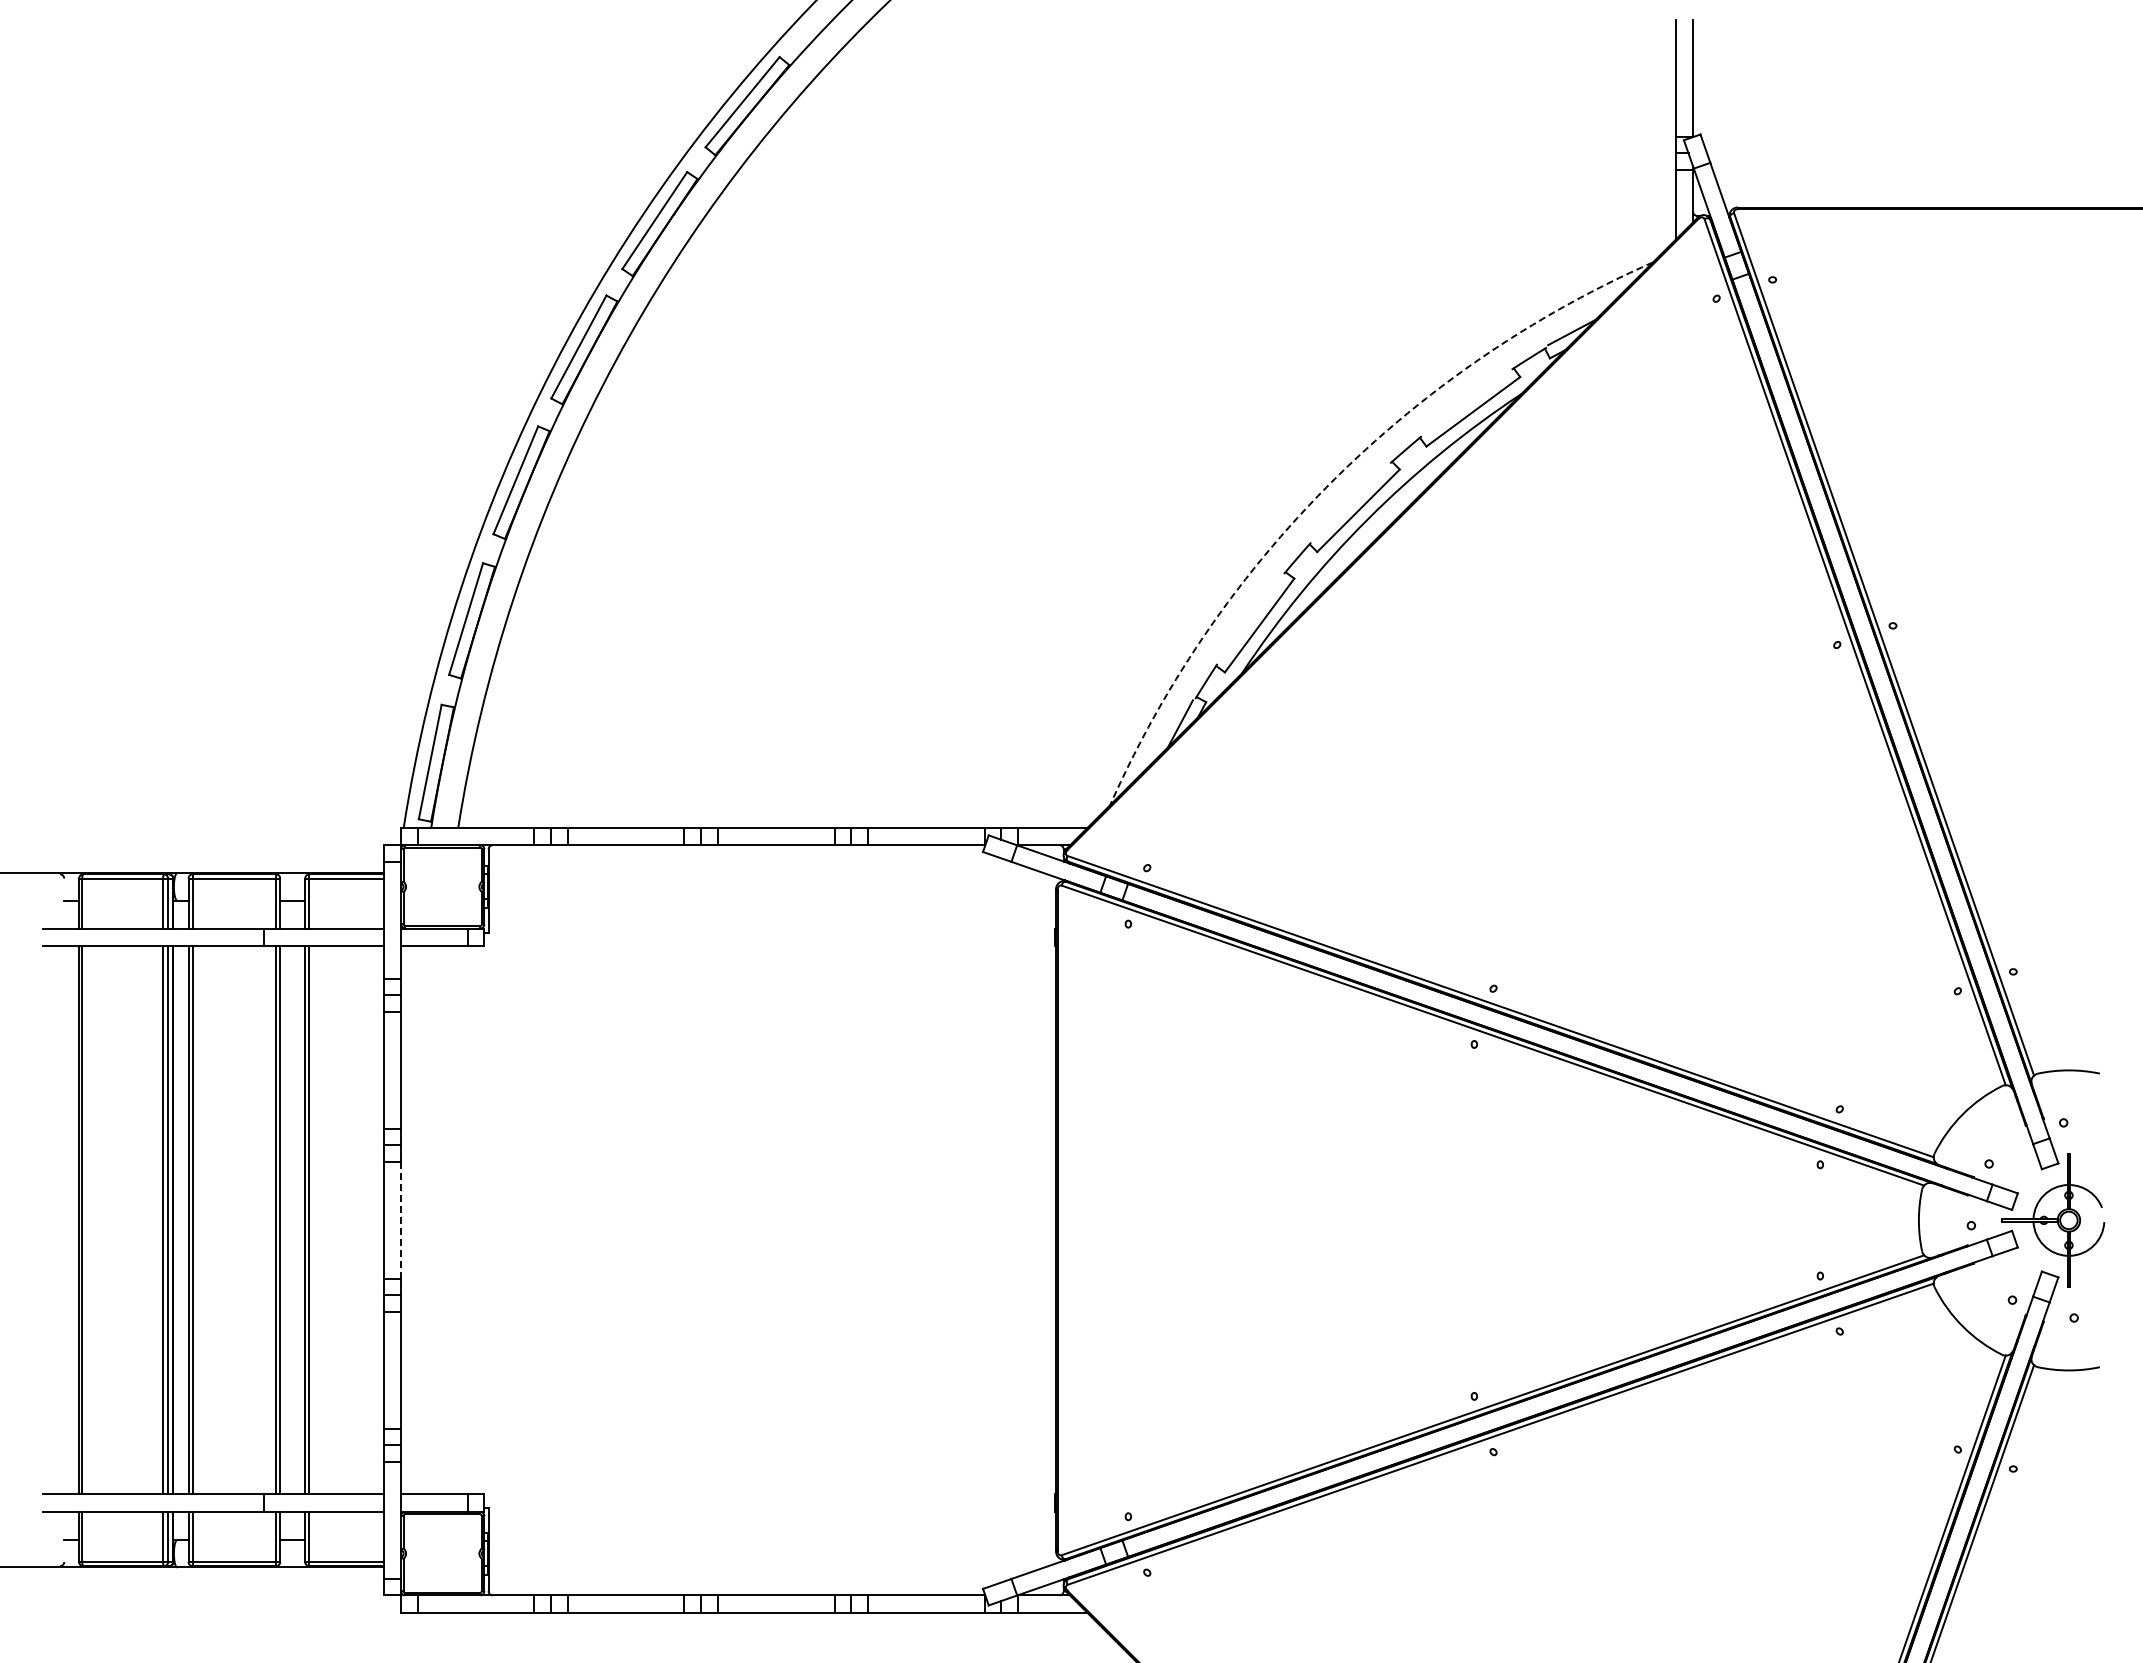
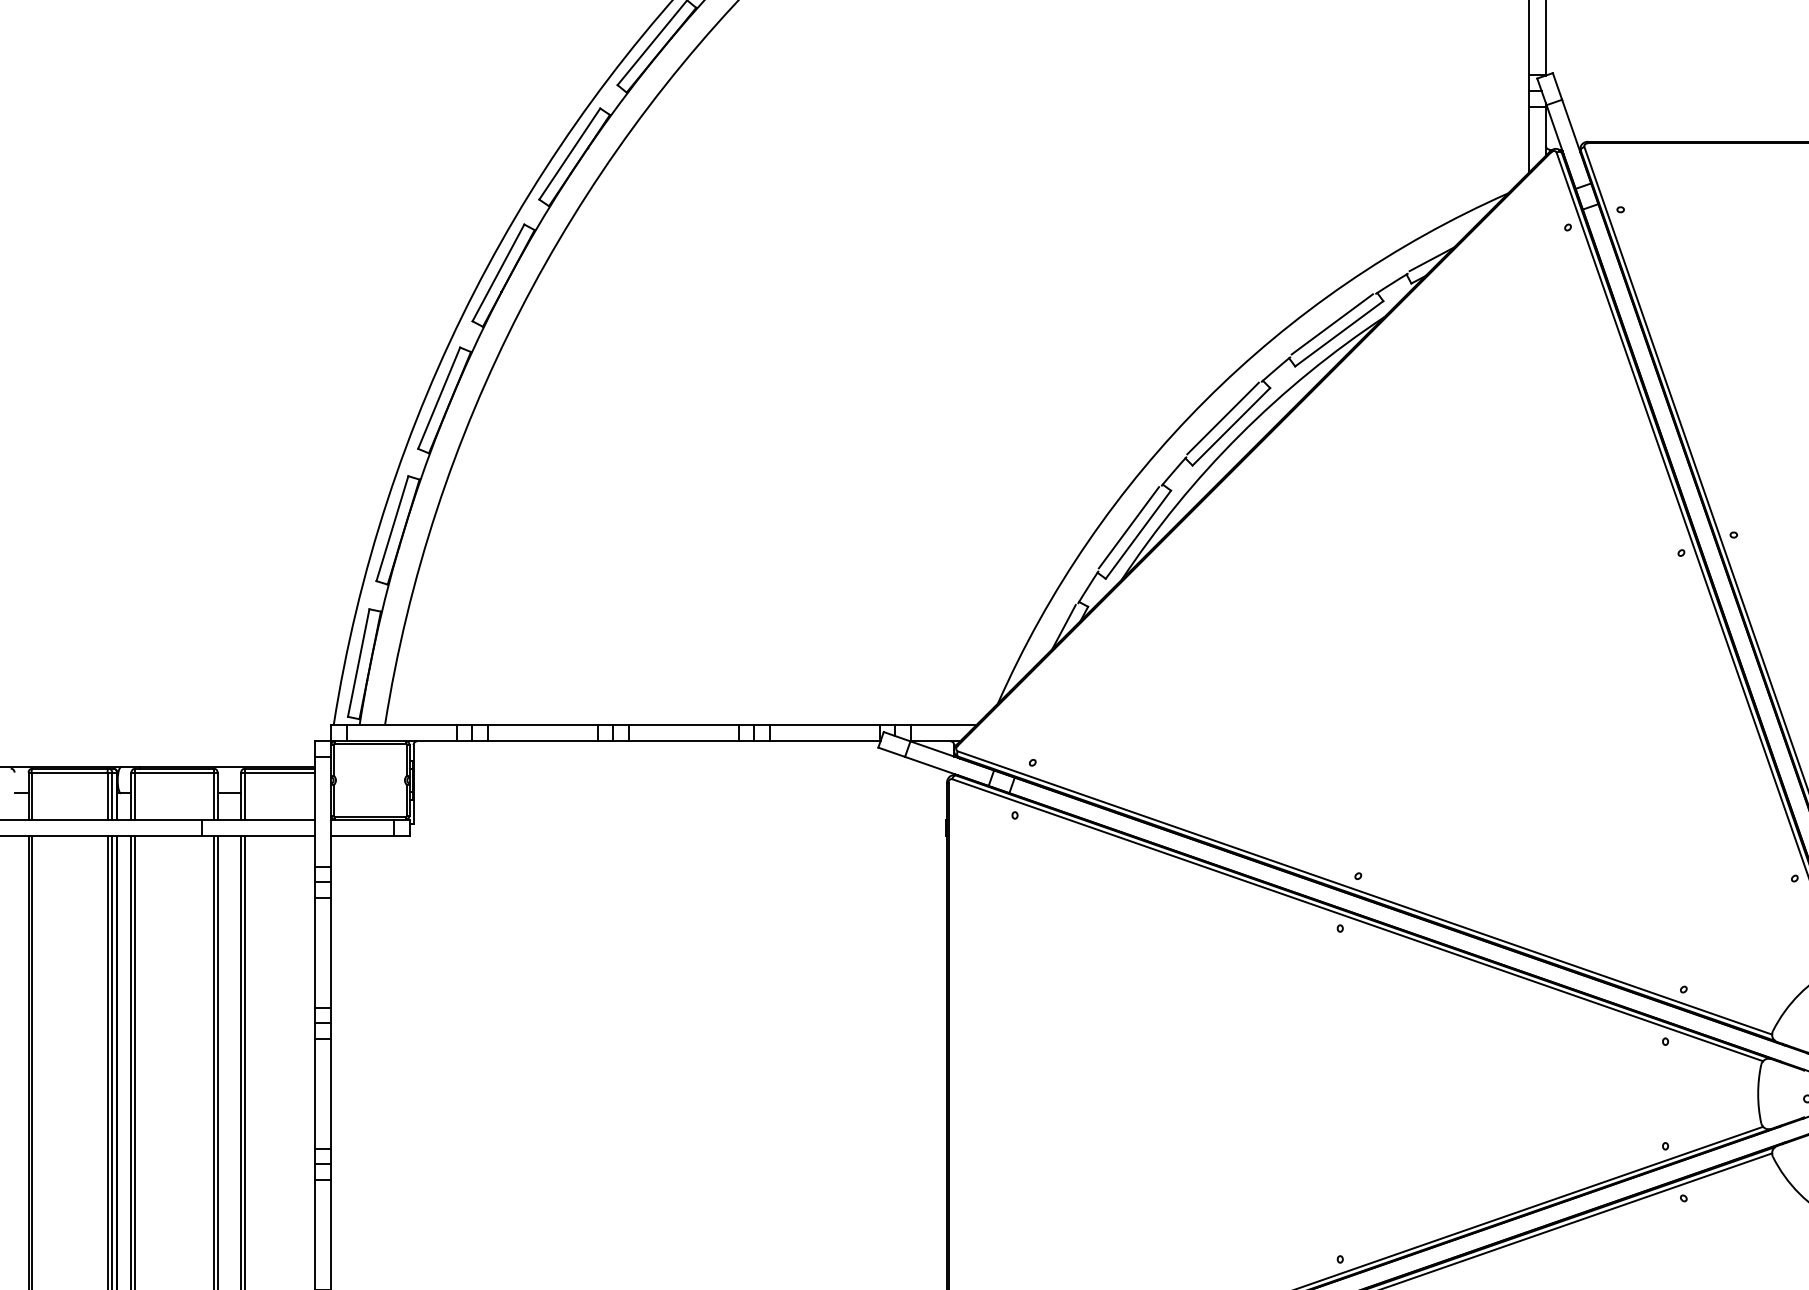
line: (1465, 401) -> (1331, 324), added
arc: (1330, 483) -> (1205, 401), dashed -> solid
line: (1349, 501) -> (1222, 418), added
line: (1249, 617) -> (1128, 527), added
line: (401, 1219) -> (331, 1093), dashed -> solid

